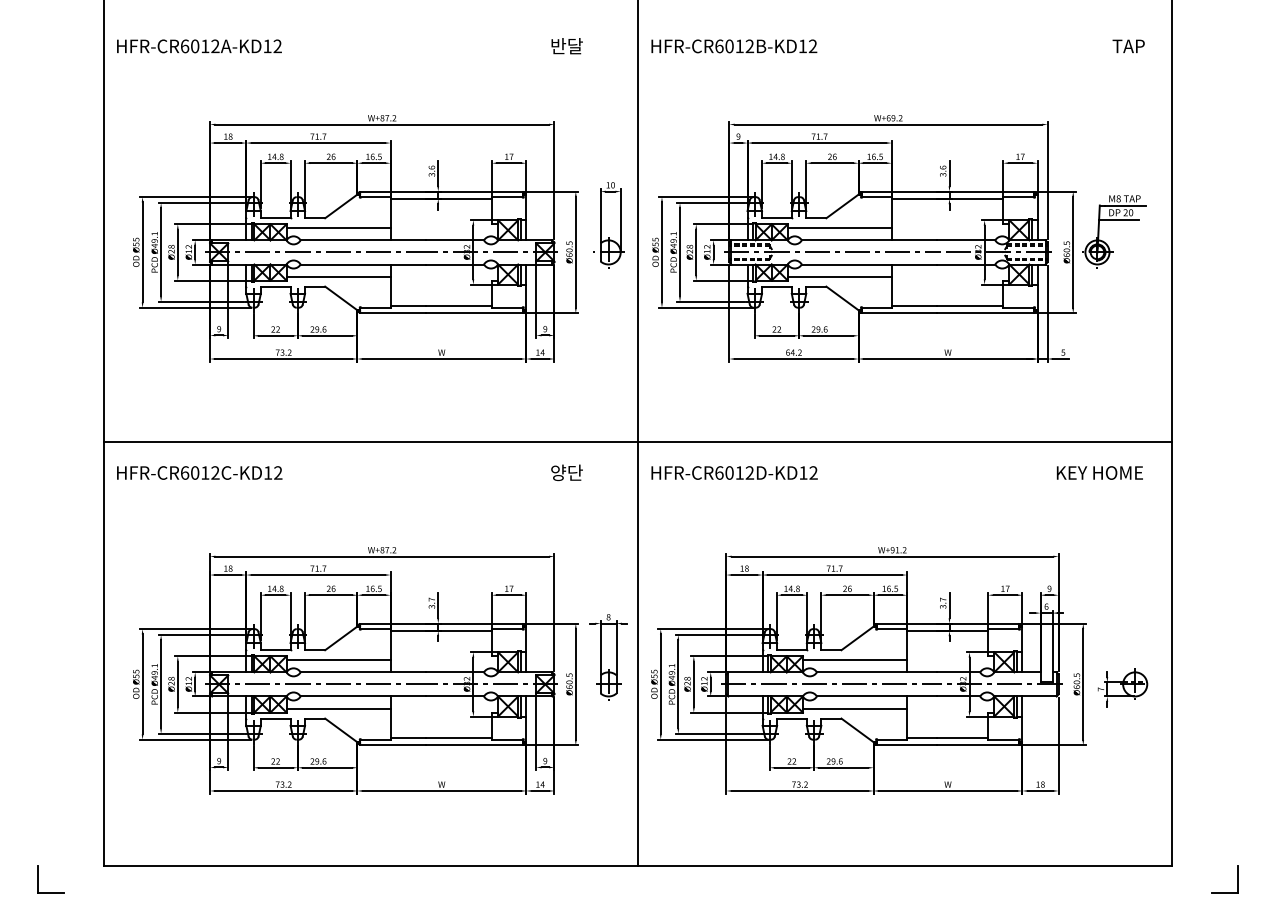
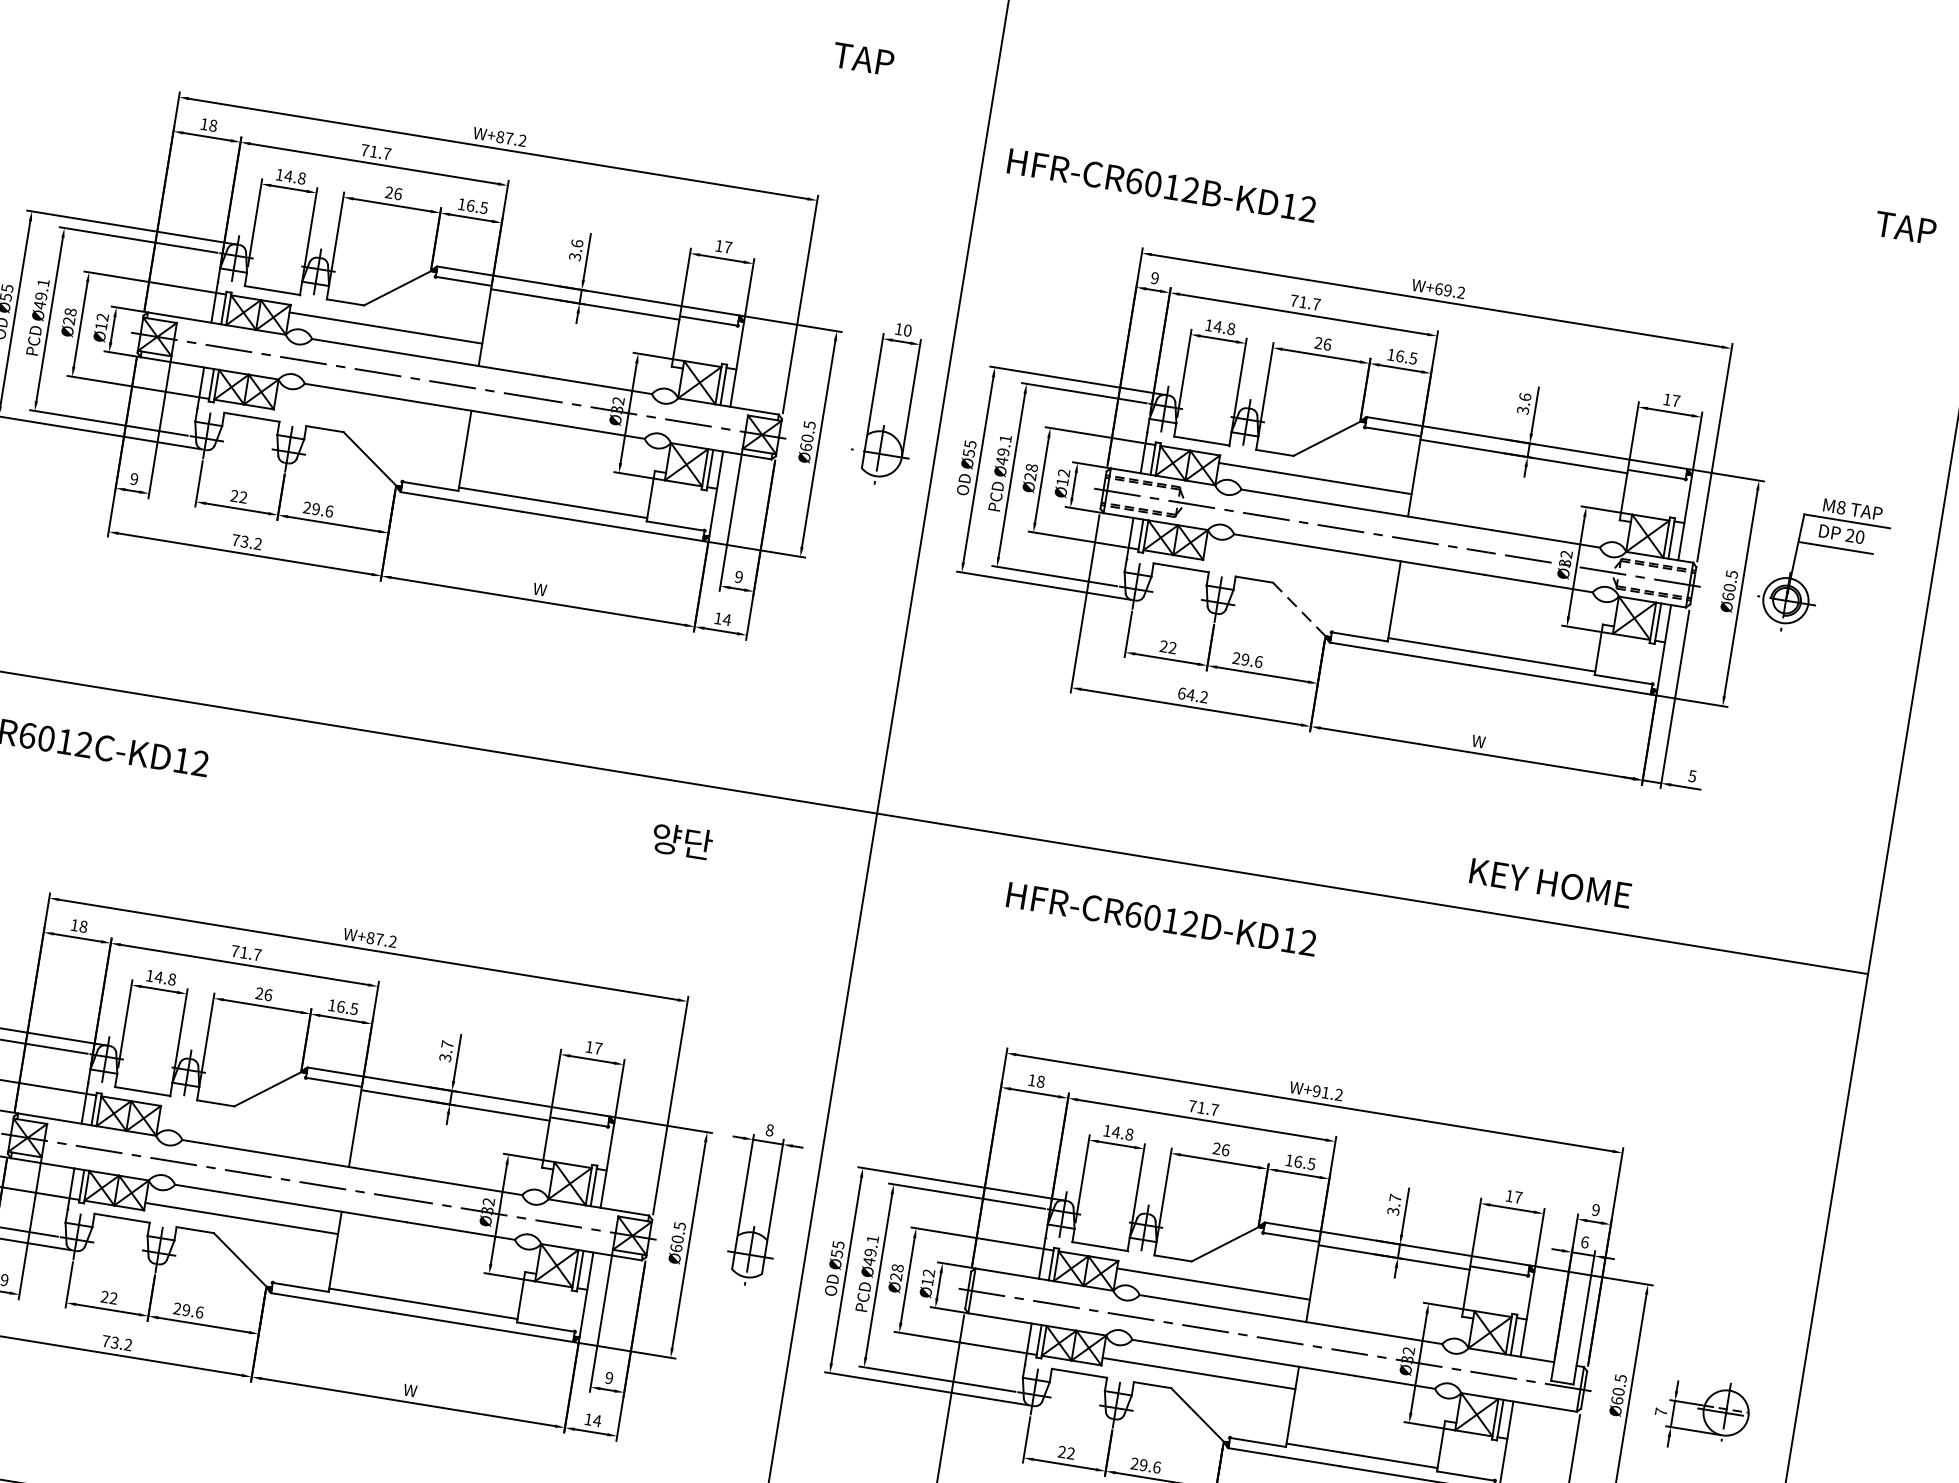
text: (566, 46) -> (863, 59), 반달 -> TAP
text: (734, 46) -> (1162, 185), moved
line: (338, 276) -> (371, 417), removed
line: (839, 276) -> (1300, 567), removed
line: (842, 298) -> (1299, 609), solid -> dashed
text: (566, 472) -> (681, 840), moved
text: (734, 472) -> (1161, 918), moved
text: (1099, 472) -> (1550, 882), moved
line: (338, 660) -> (256, 1129), removed

